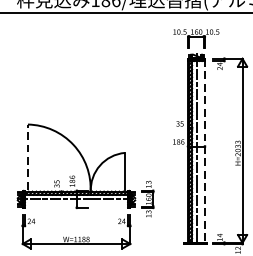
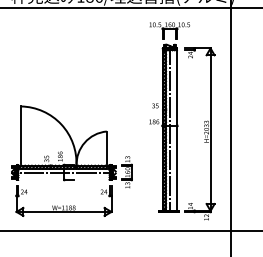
line: (205, 151) -> (177, 130), dashed -> solid
line: (28, 157) -> (21, 135), dashed -> solid

